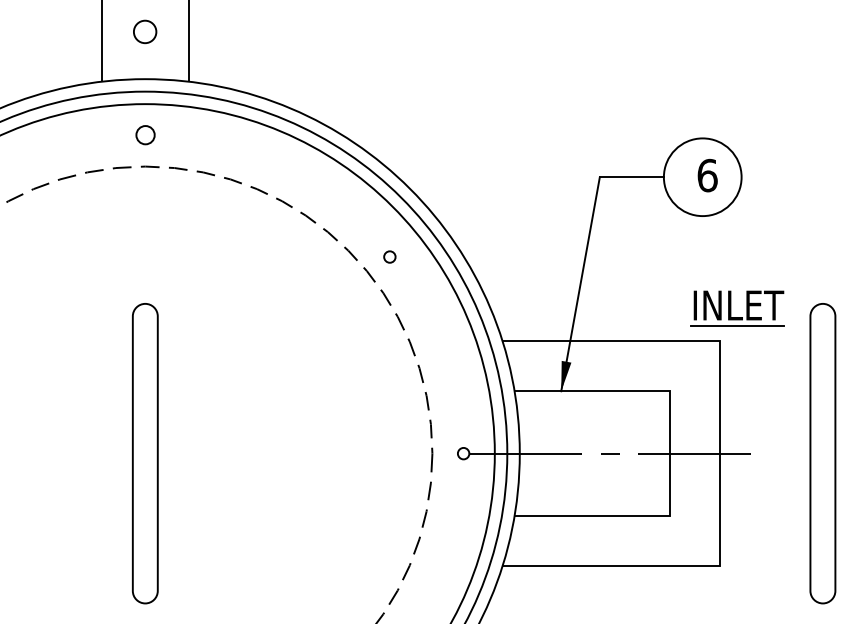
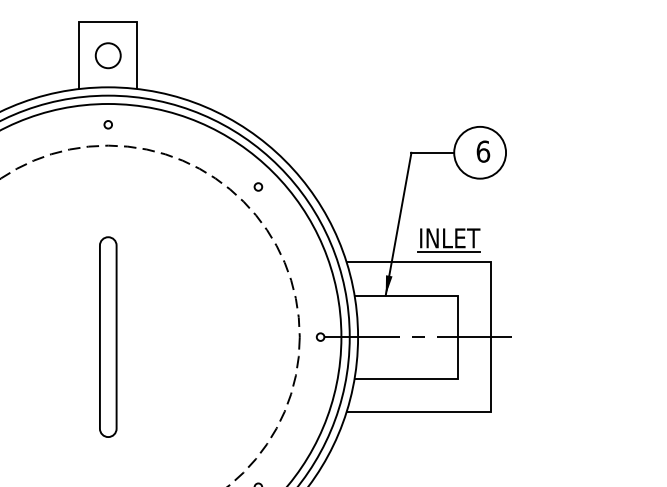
circle: (144, 31) -> (107, 55), size x1.67
circle: (144, 134) -> (107, 124), size x0.62
circle: (390, 256) -> (258, 186), moved
part: (736, 308) -> (448, 240), moved
part: (823, 452) -> (560, 336), removed

